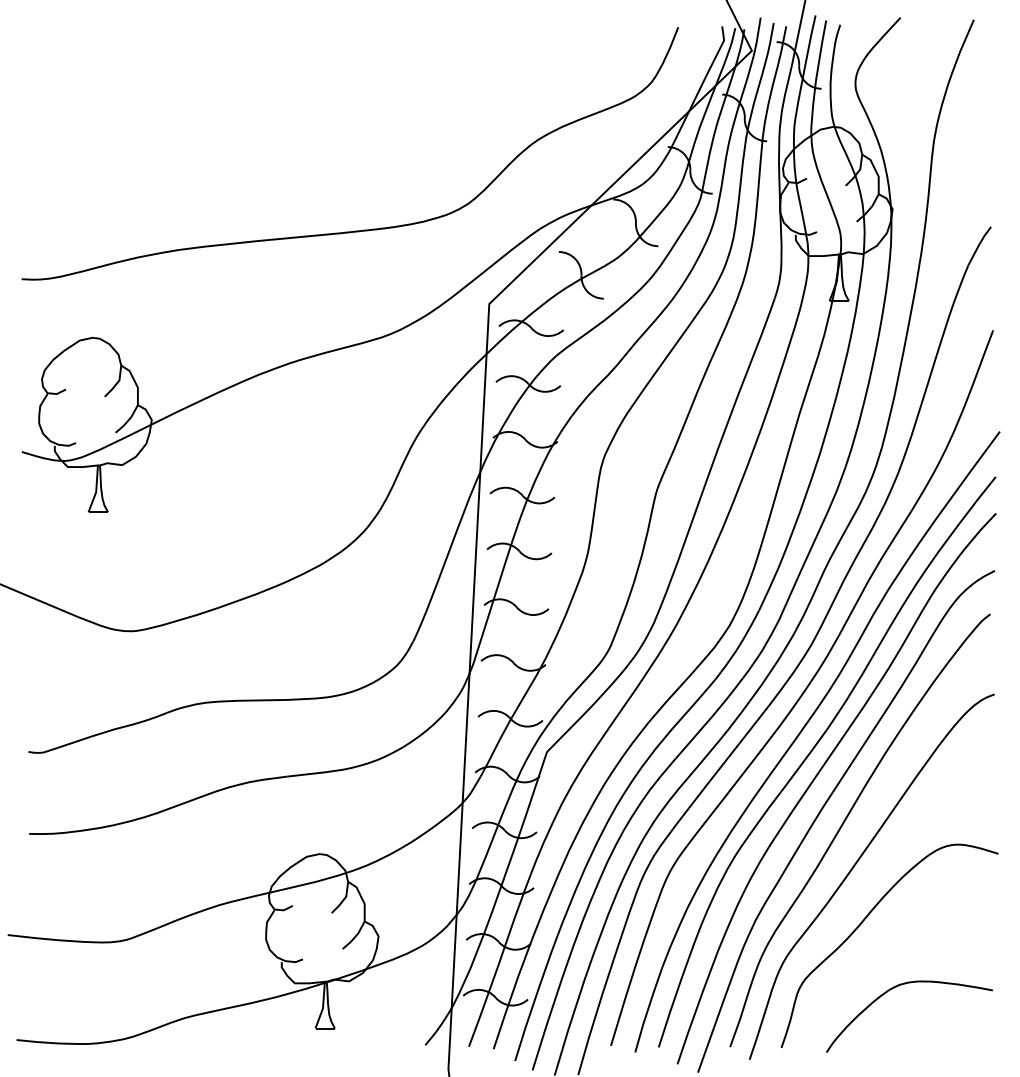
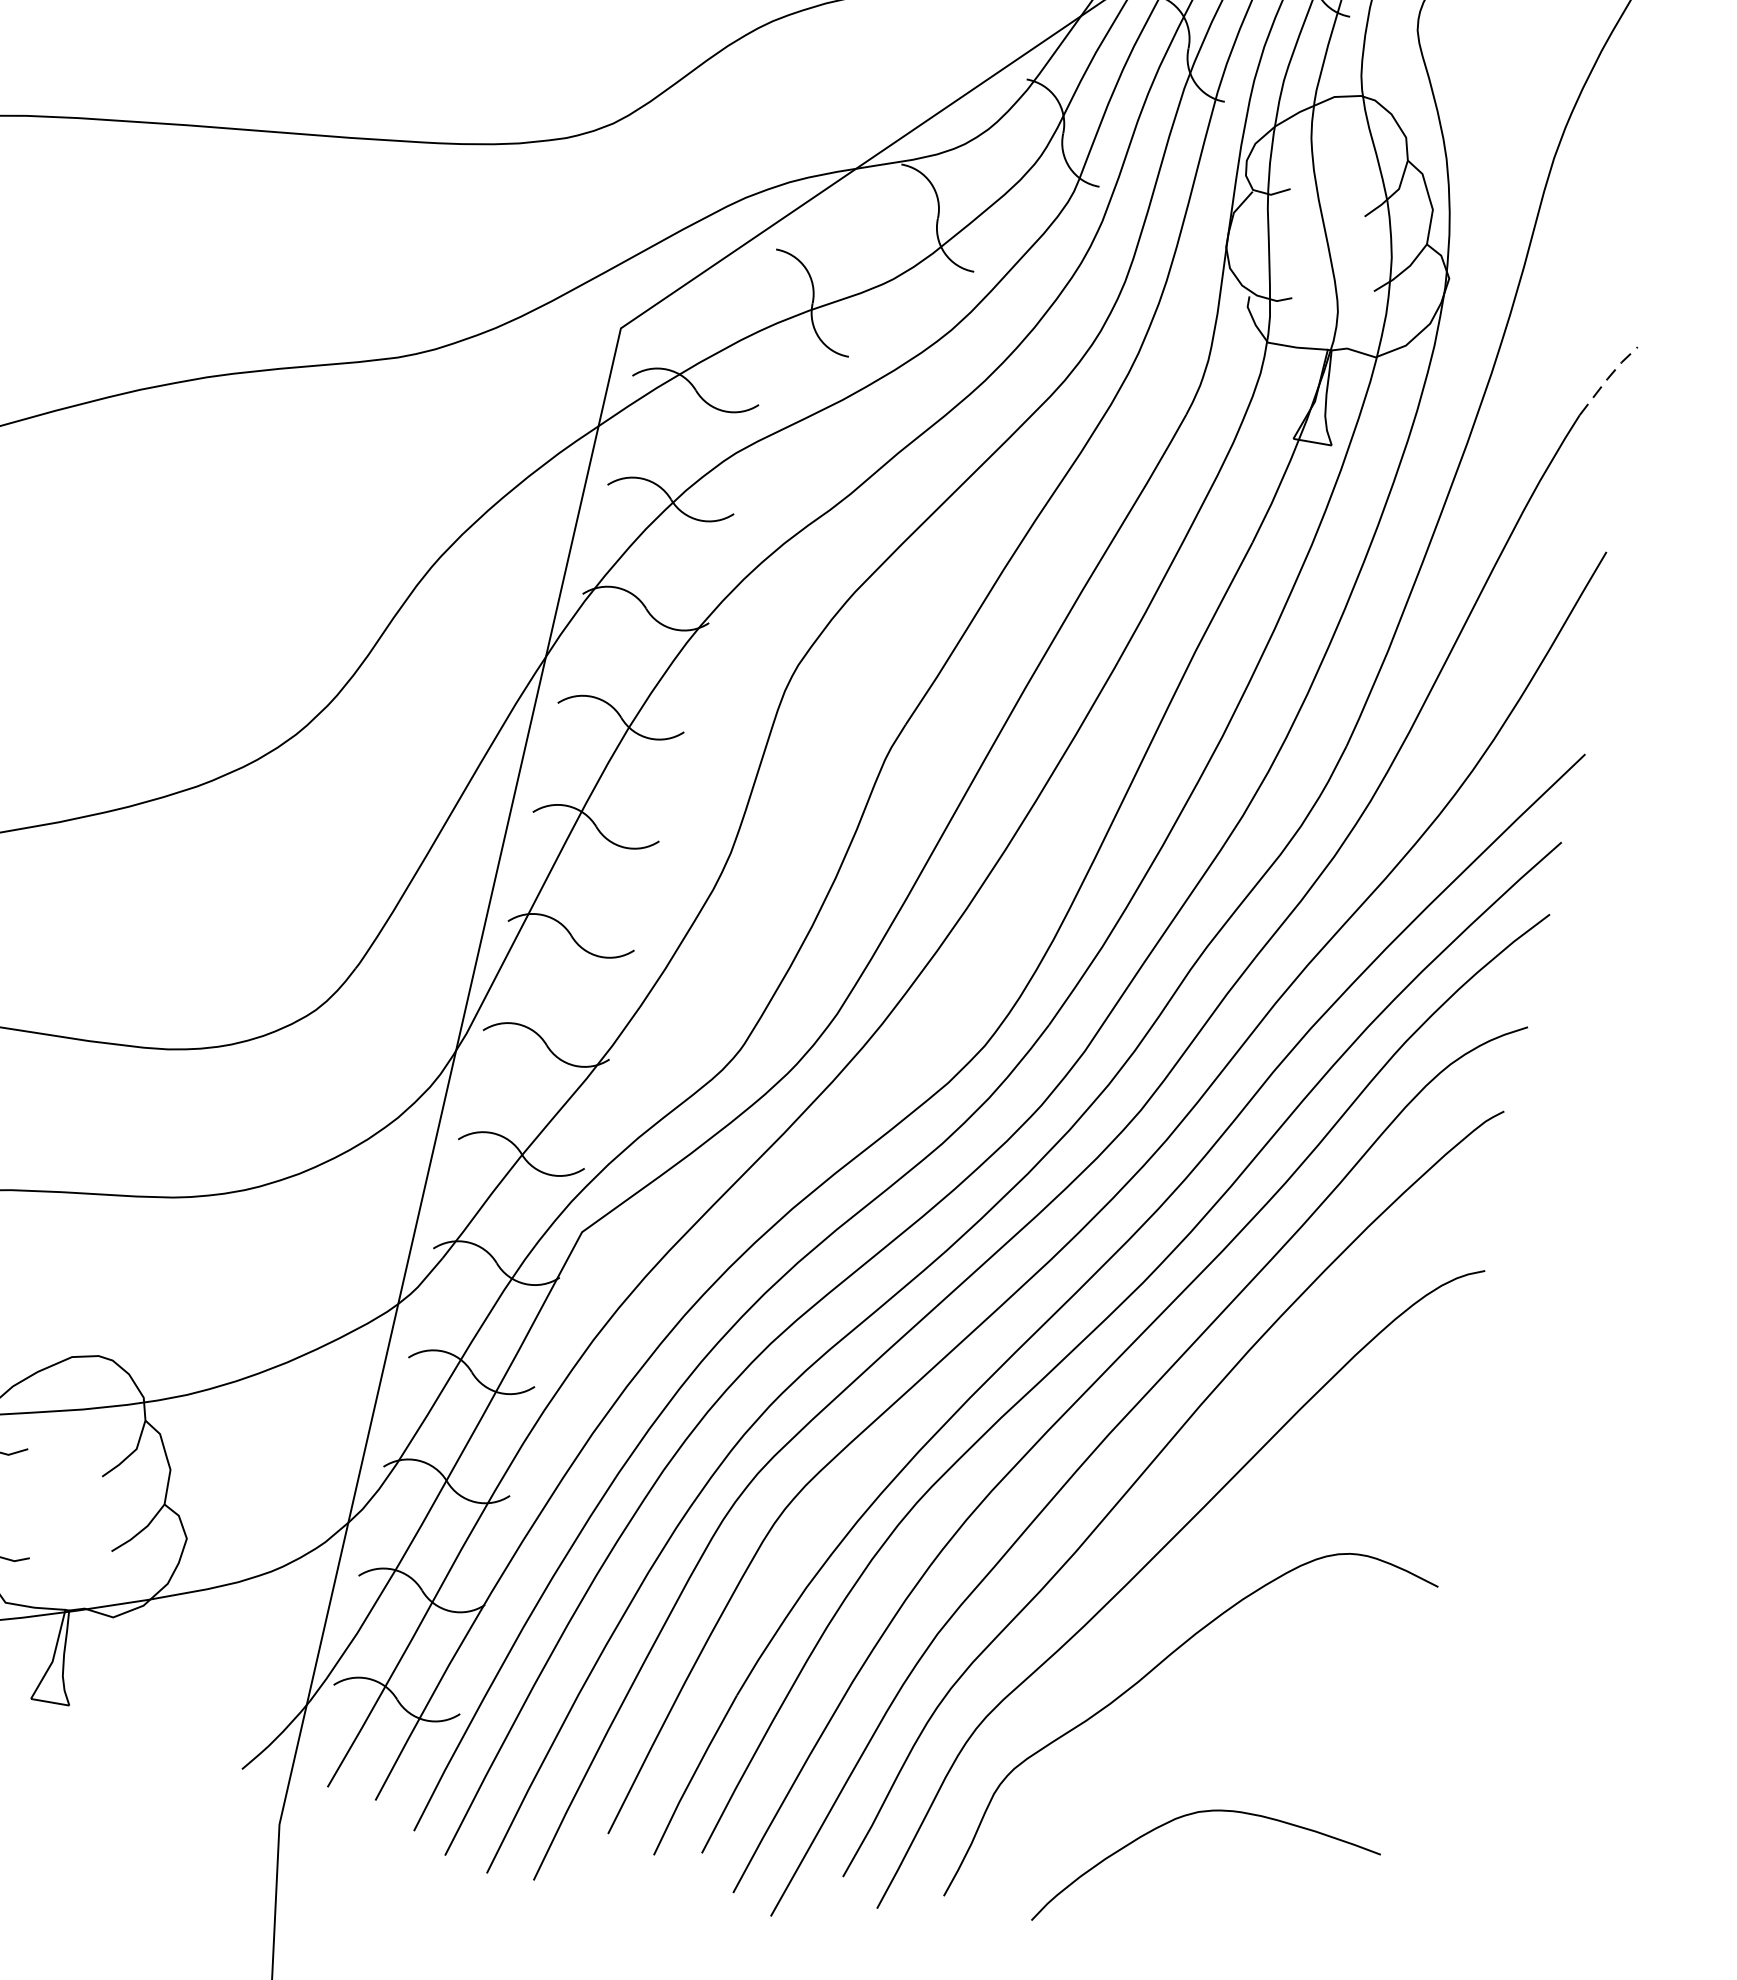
line: (979, 245) -> (1608, 379), solid -> dashed

